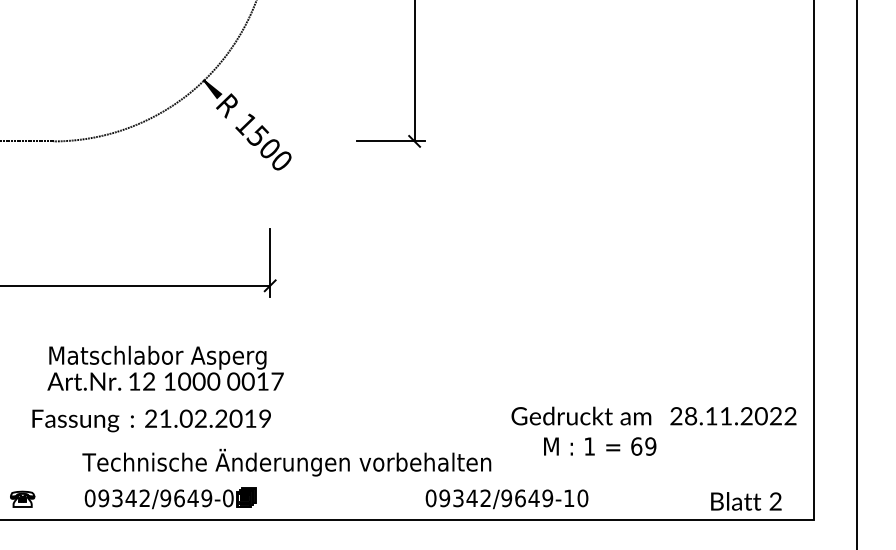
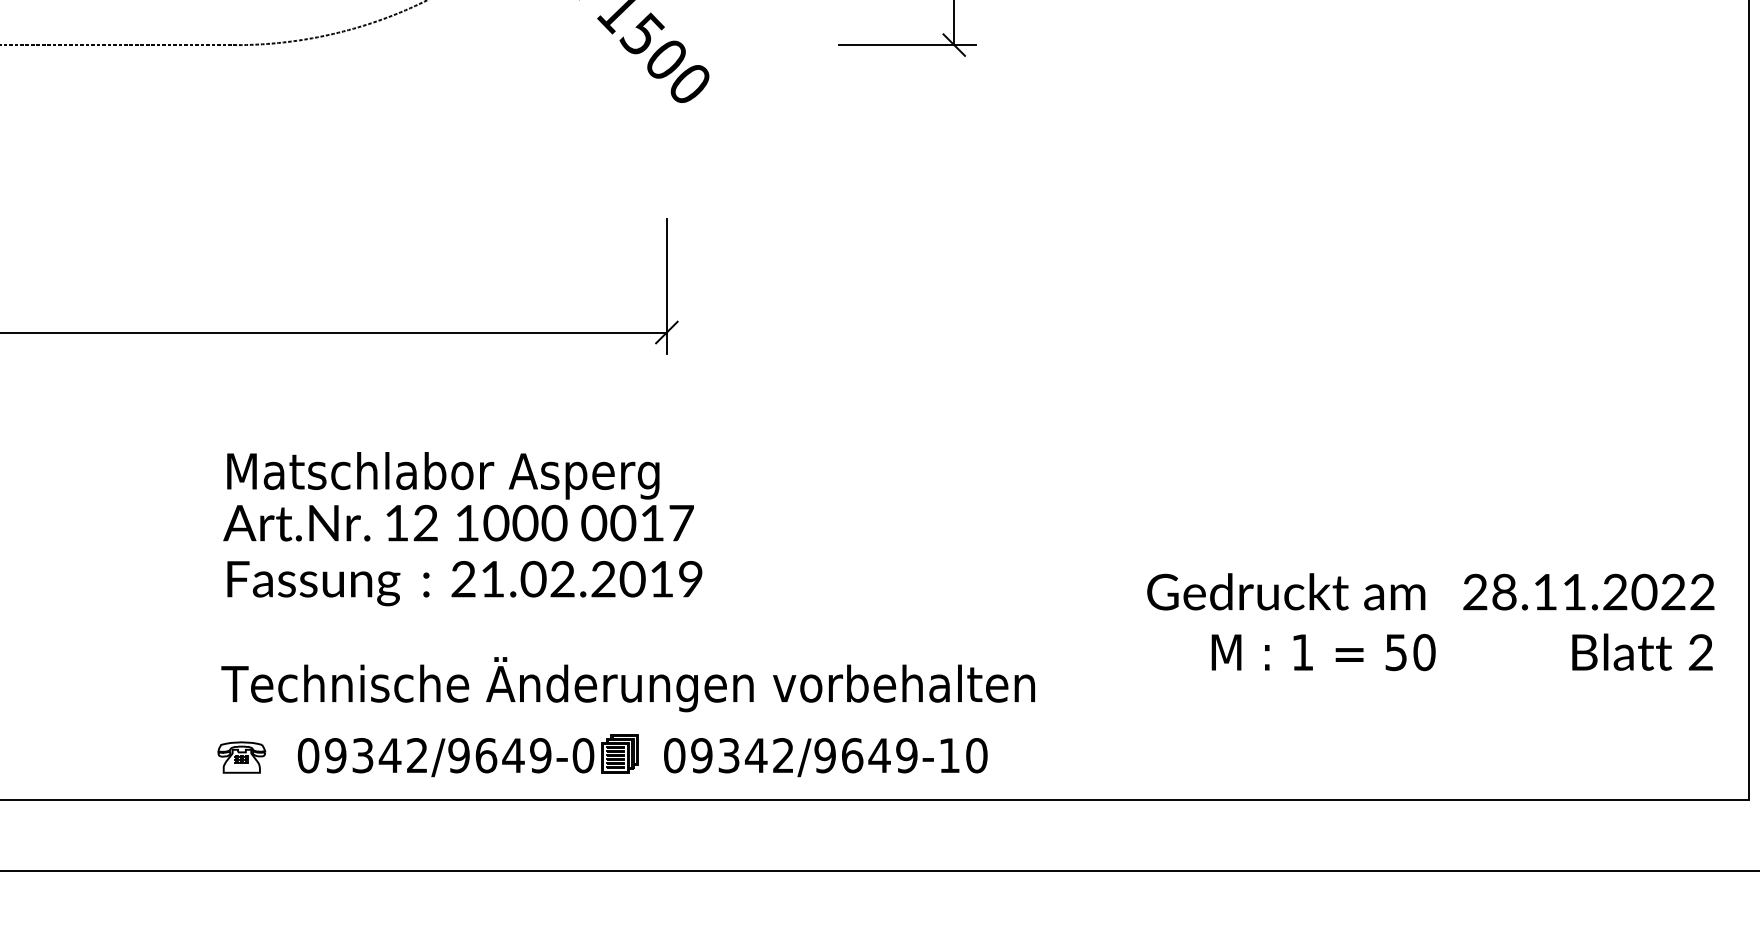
text: (151, 420) -> (464, 582), moved
text: (643, 446) -> (1409, 652), 69 -> 50
text: (286, 462) -> (627, 684), moved
part: (22, 498) -> (241, 755), moved
text: (506, 499) -> (824, 757), moved
text: (746, 501) -> (1642, 652), moved

